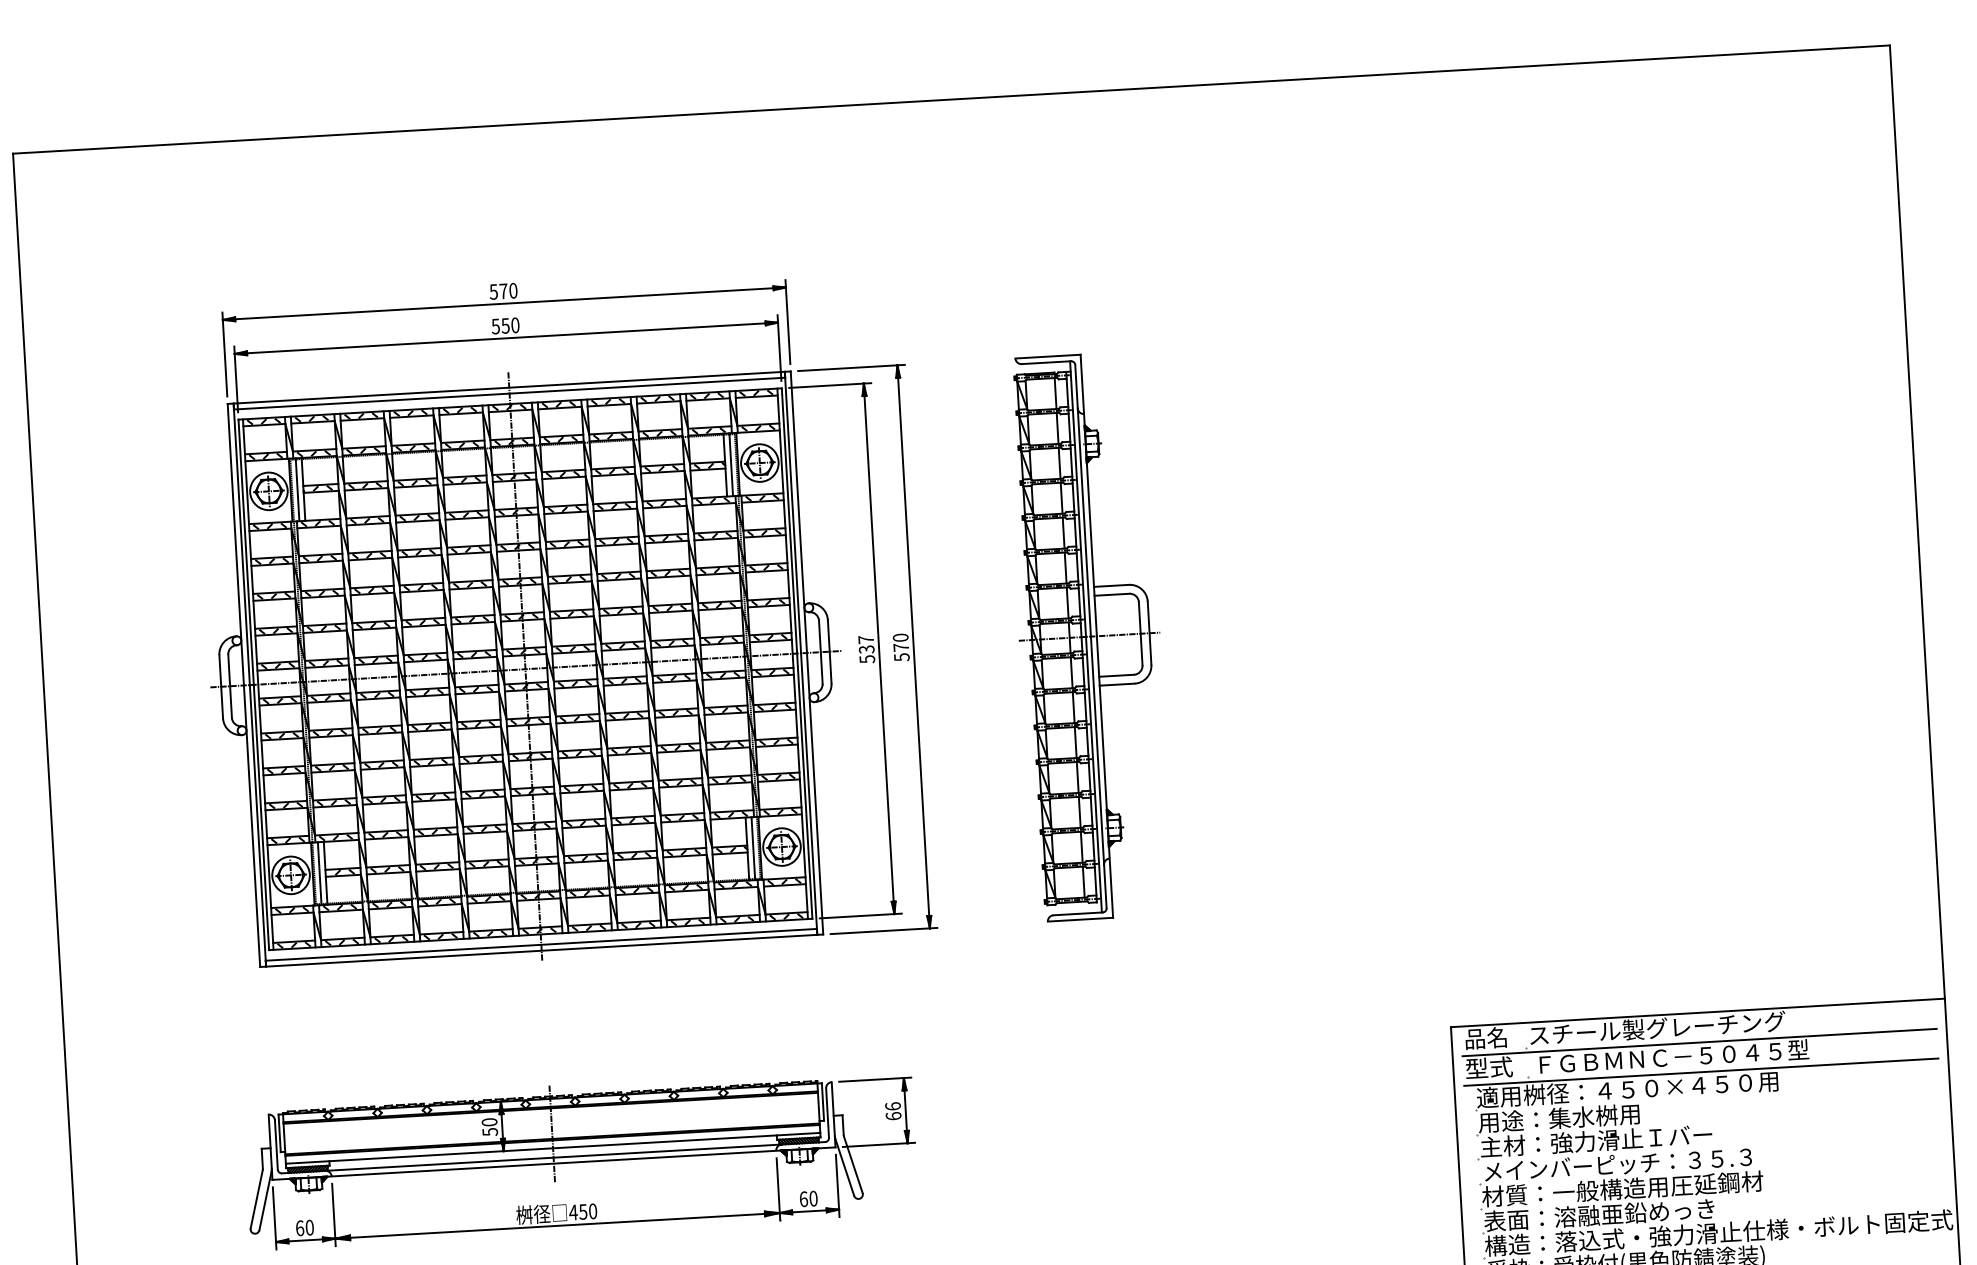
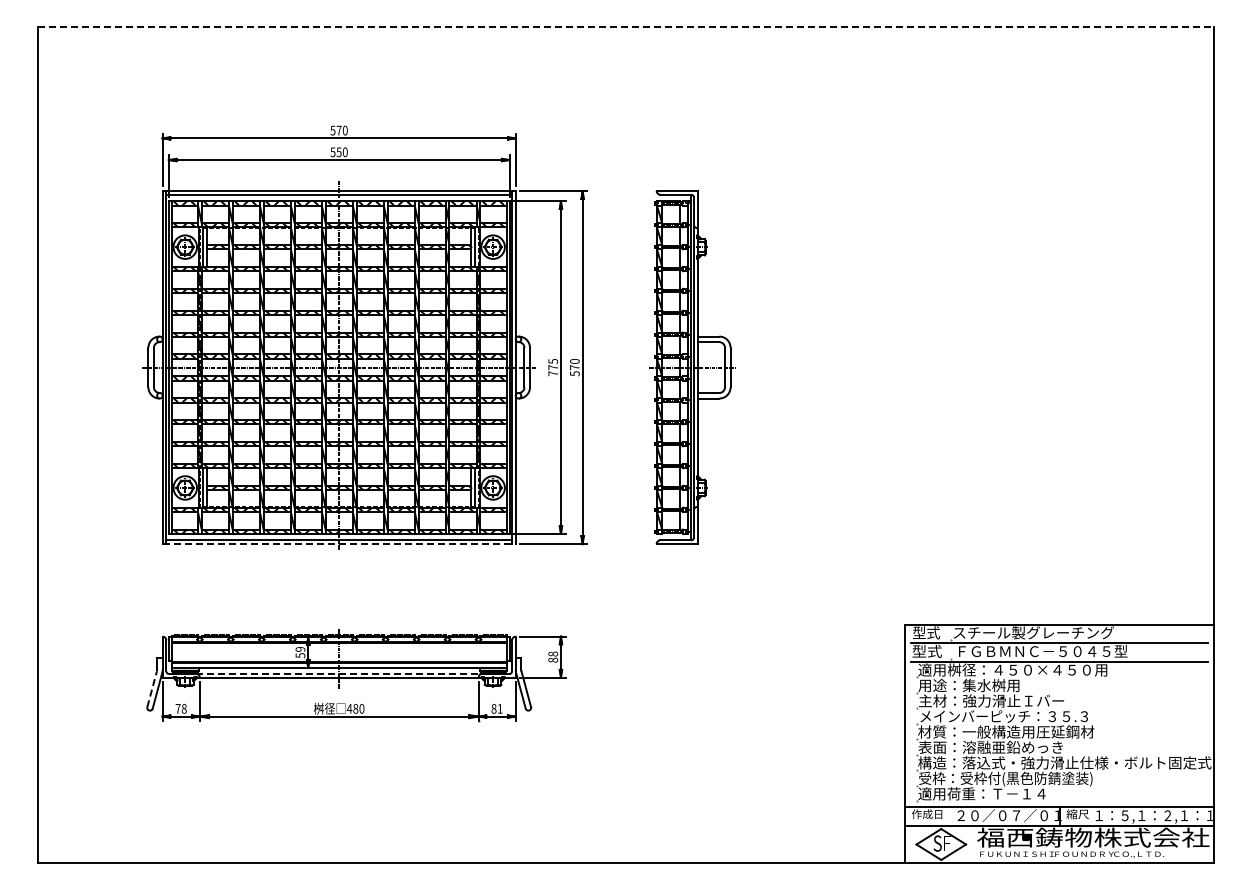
line: (952, 98) -> (626, 26), solid -> dashed
text: (867, 649) -> (553, 367), 537 -> 775
line: (542, 951) -> (339, 544), solid -> dashed
text: (1486, 1037) -> (926, 632), 品名 -> 型式
text: (892, 1110) -> (552, 656), 66 -> 88
text: (489, 1122) -> (300, 649), 50 -> 59
line: (554, 1157) -> (339, 673), solid -> dashed
line: (257, 1198) -> (152, 688), solid -> dashed
text: (807, 1198) -> (496, 708), 60 -> 81
text: (582, 1211) -> (355, 708), 450 -> 480
text: (303, 1227) -> (180, 708), 60 -> 78

